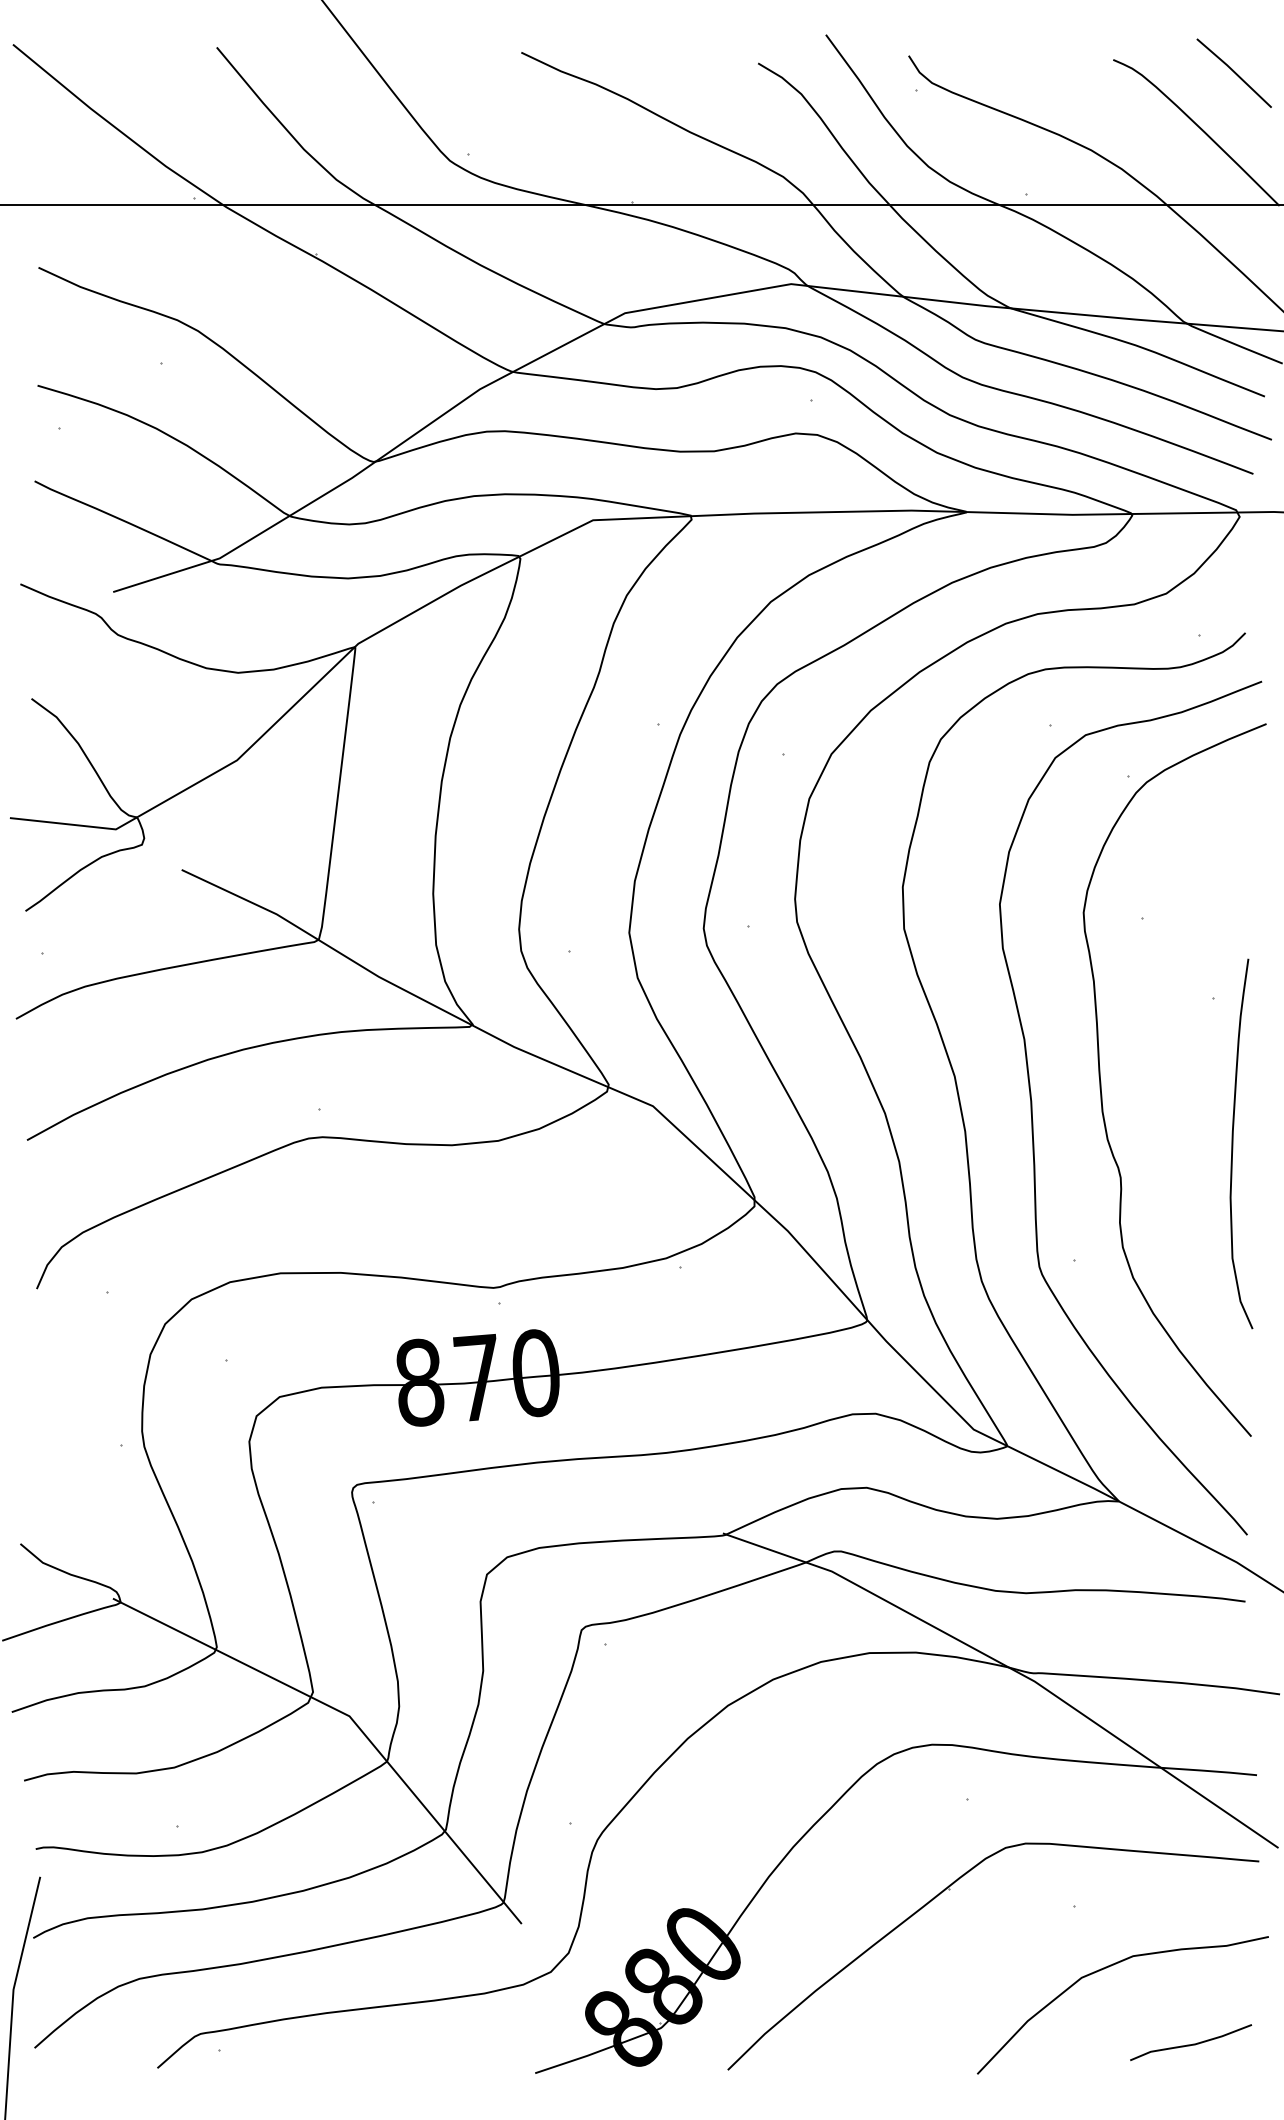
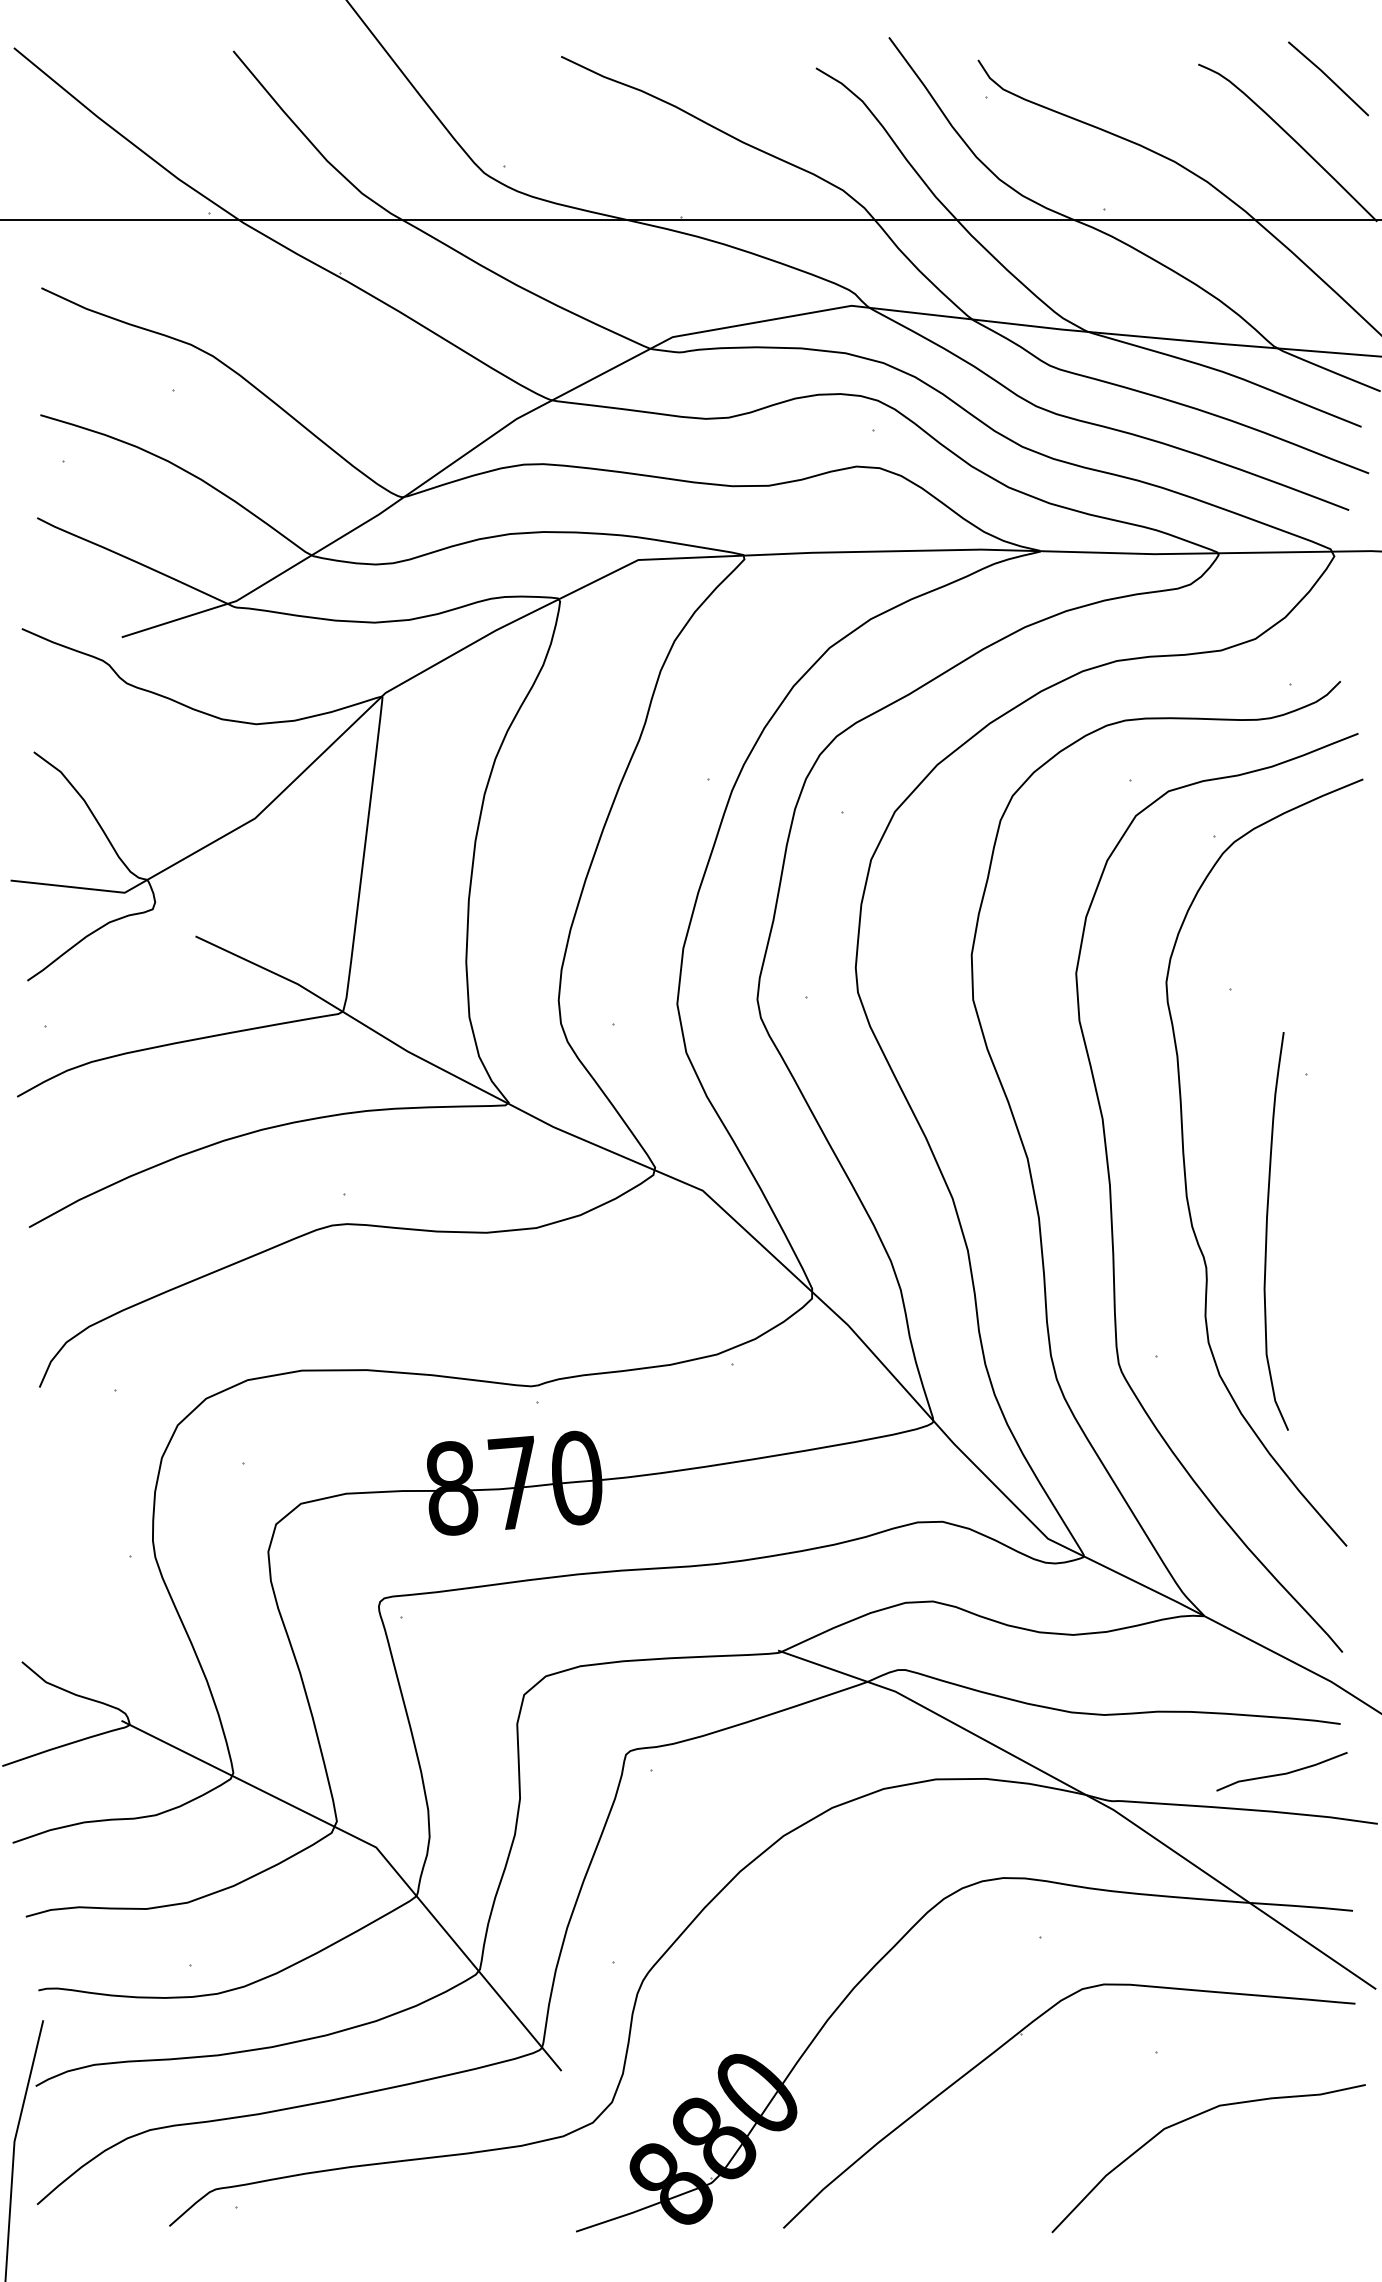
curve: (1233, 1144) -> (1267, 1231), moved
curve: (1190, 2044) -> (1281, 1773), moved

